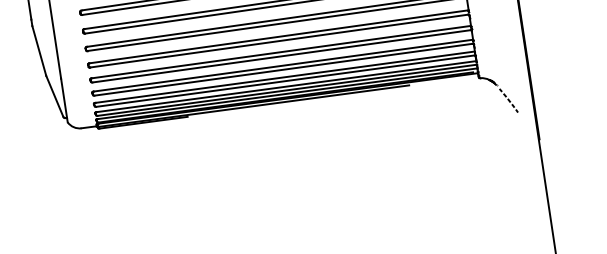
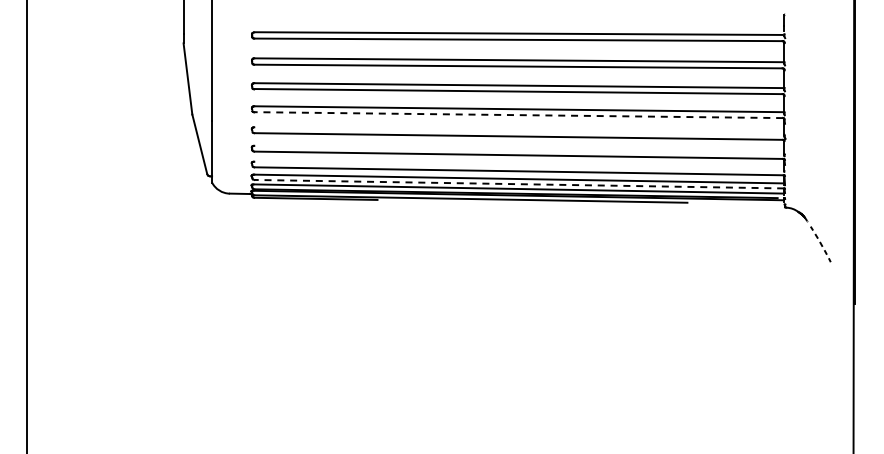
line: (279, 41) -> (518, 115), solid -> dashed
line: (280, 52) -> (518, 130), removed
line: (282, 65) -> (518, 149), removed
line: (284, 77) -> (518, 165), removed
line: (287, 90) -> (519, 184), solid -> dashed

